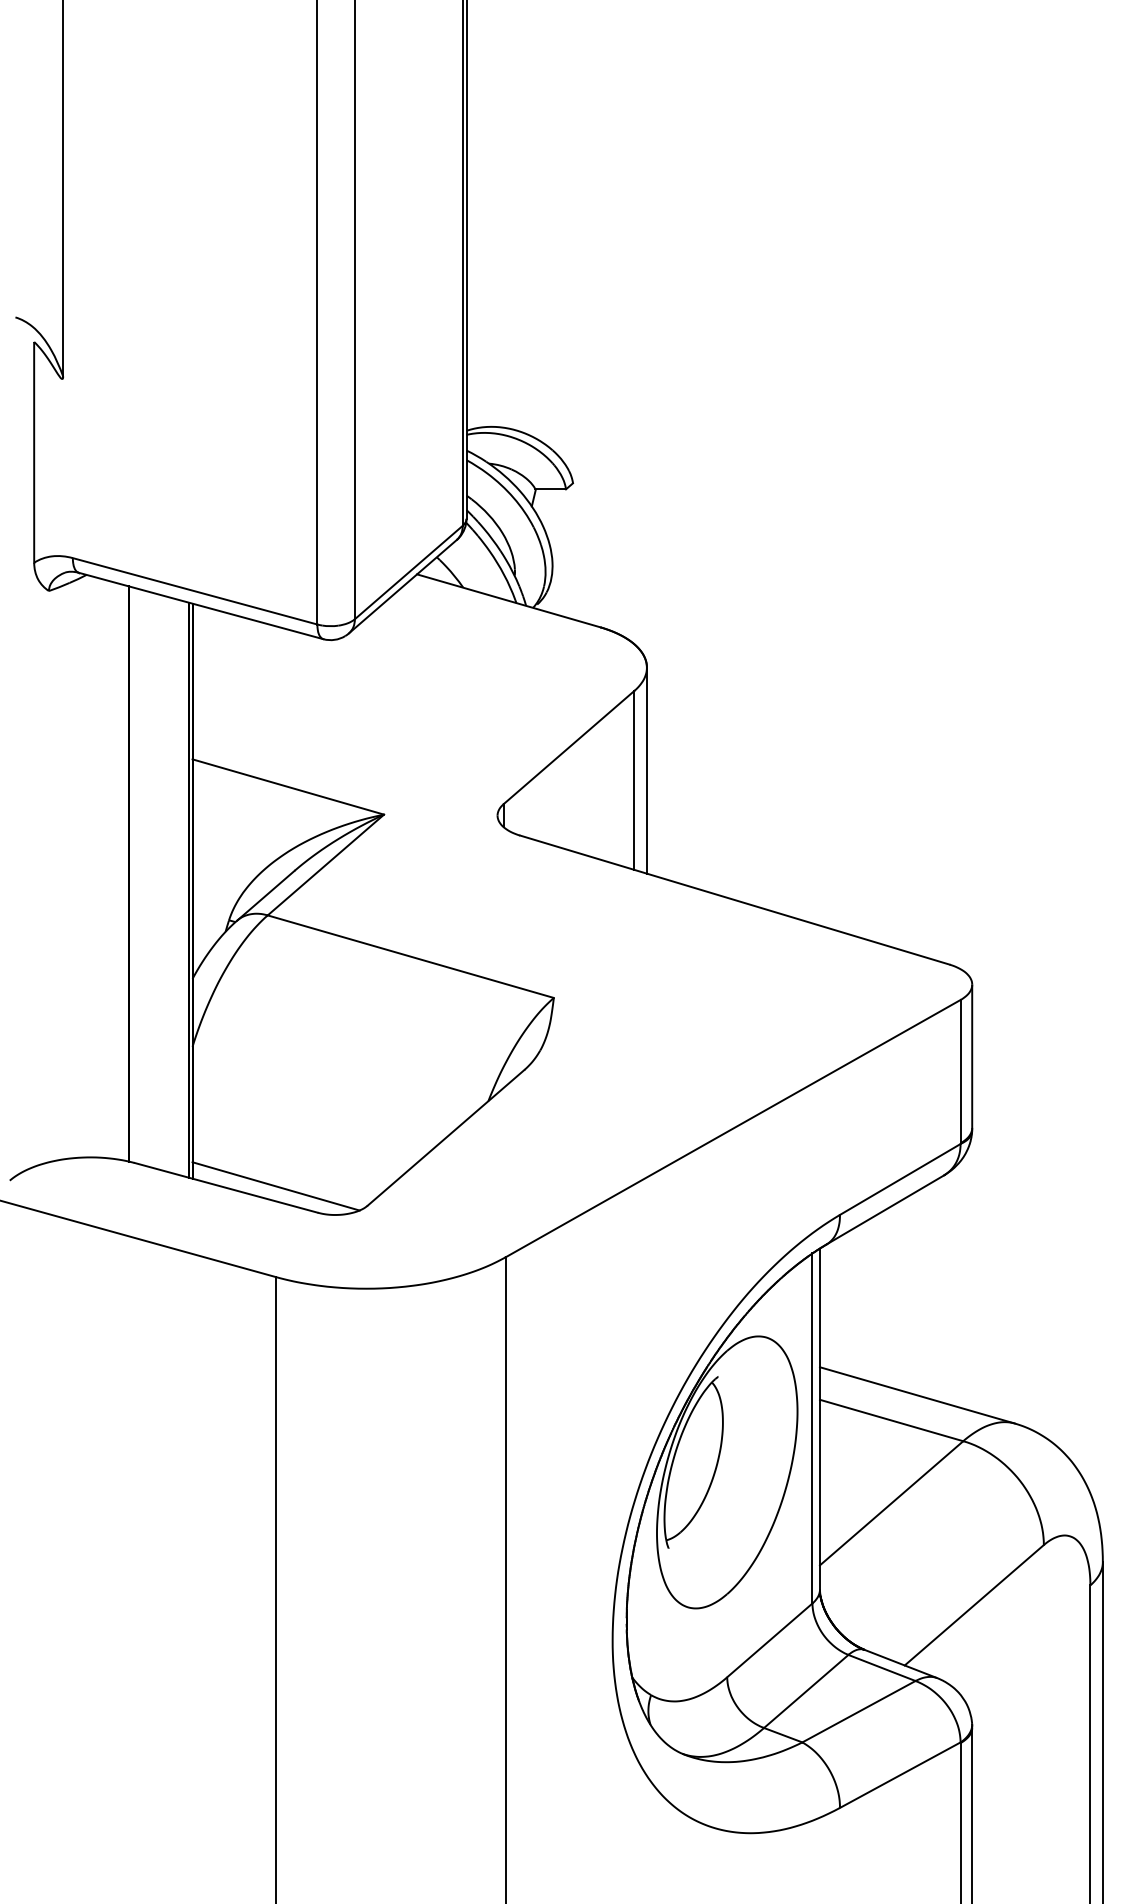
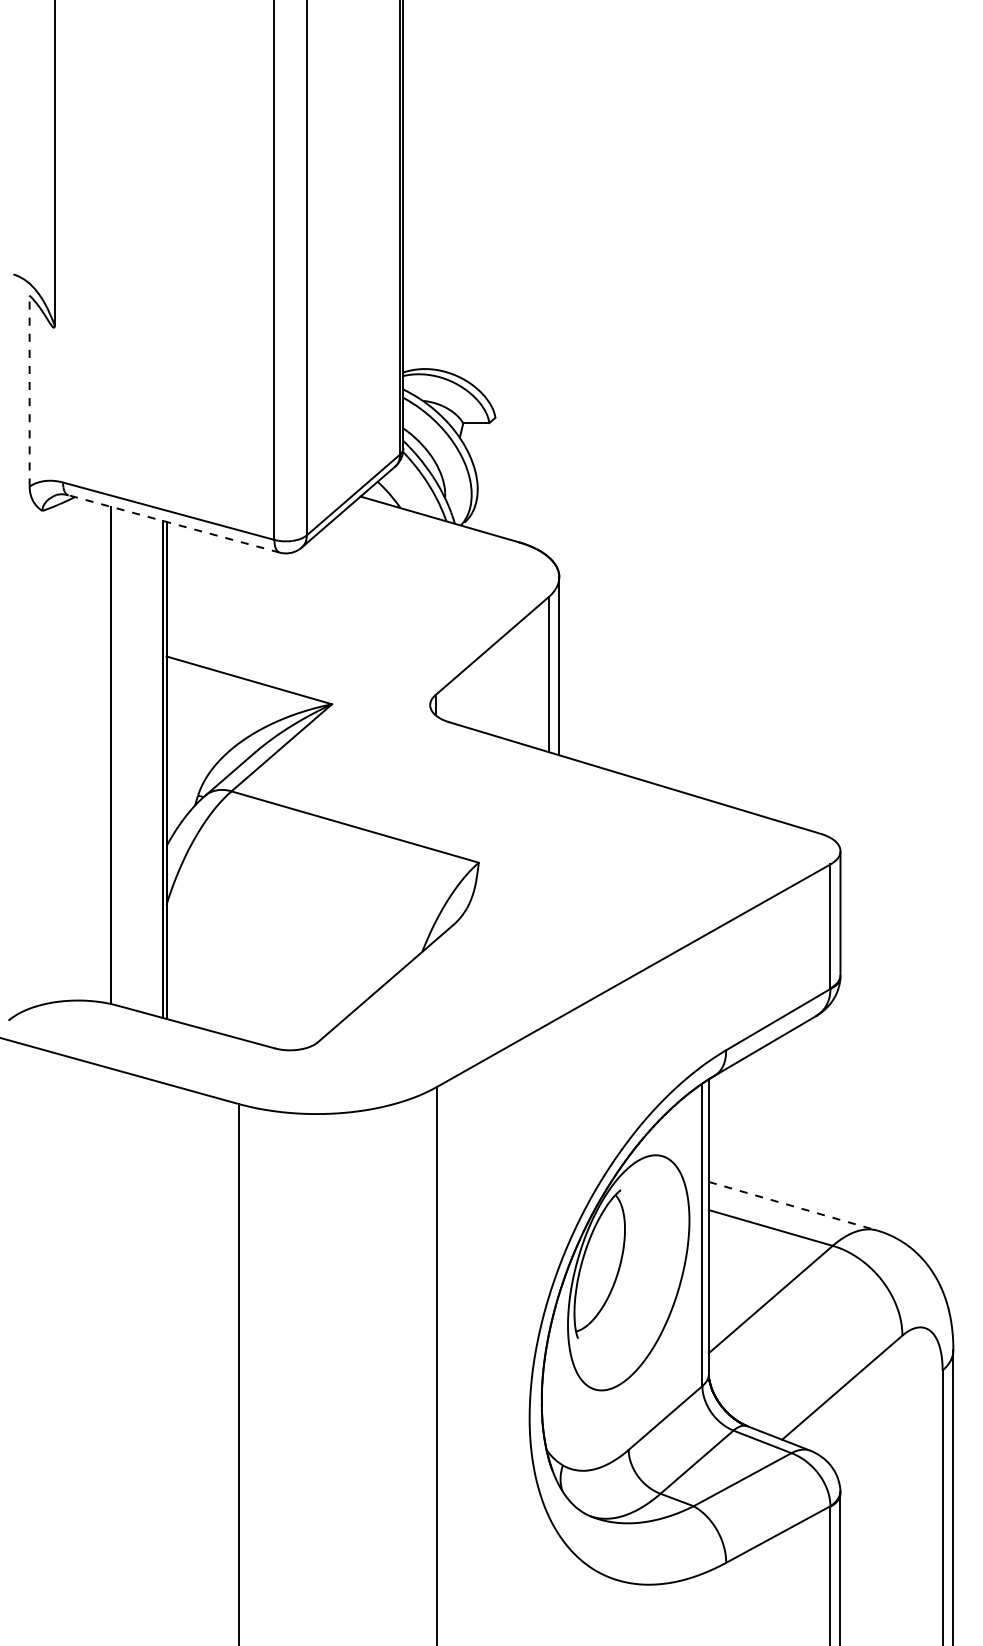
line: (34, 452) -> (29, 391), solid -> dashed
line: (201, 606) -> (174, 524), solid -> dashed
line: (275, 1186) -> (238, 1025), removed
line: (917, 1395) -> (793, 1206), solid -> dashed

